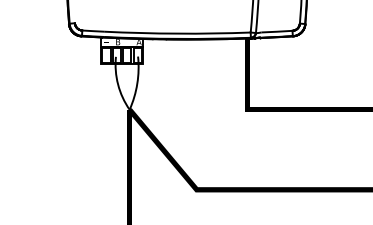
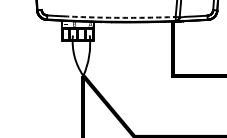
arc: (177, 33) -> (119, 17), solid -> dashed

